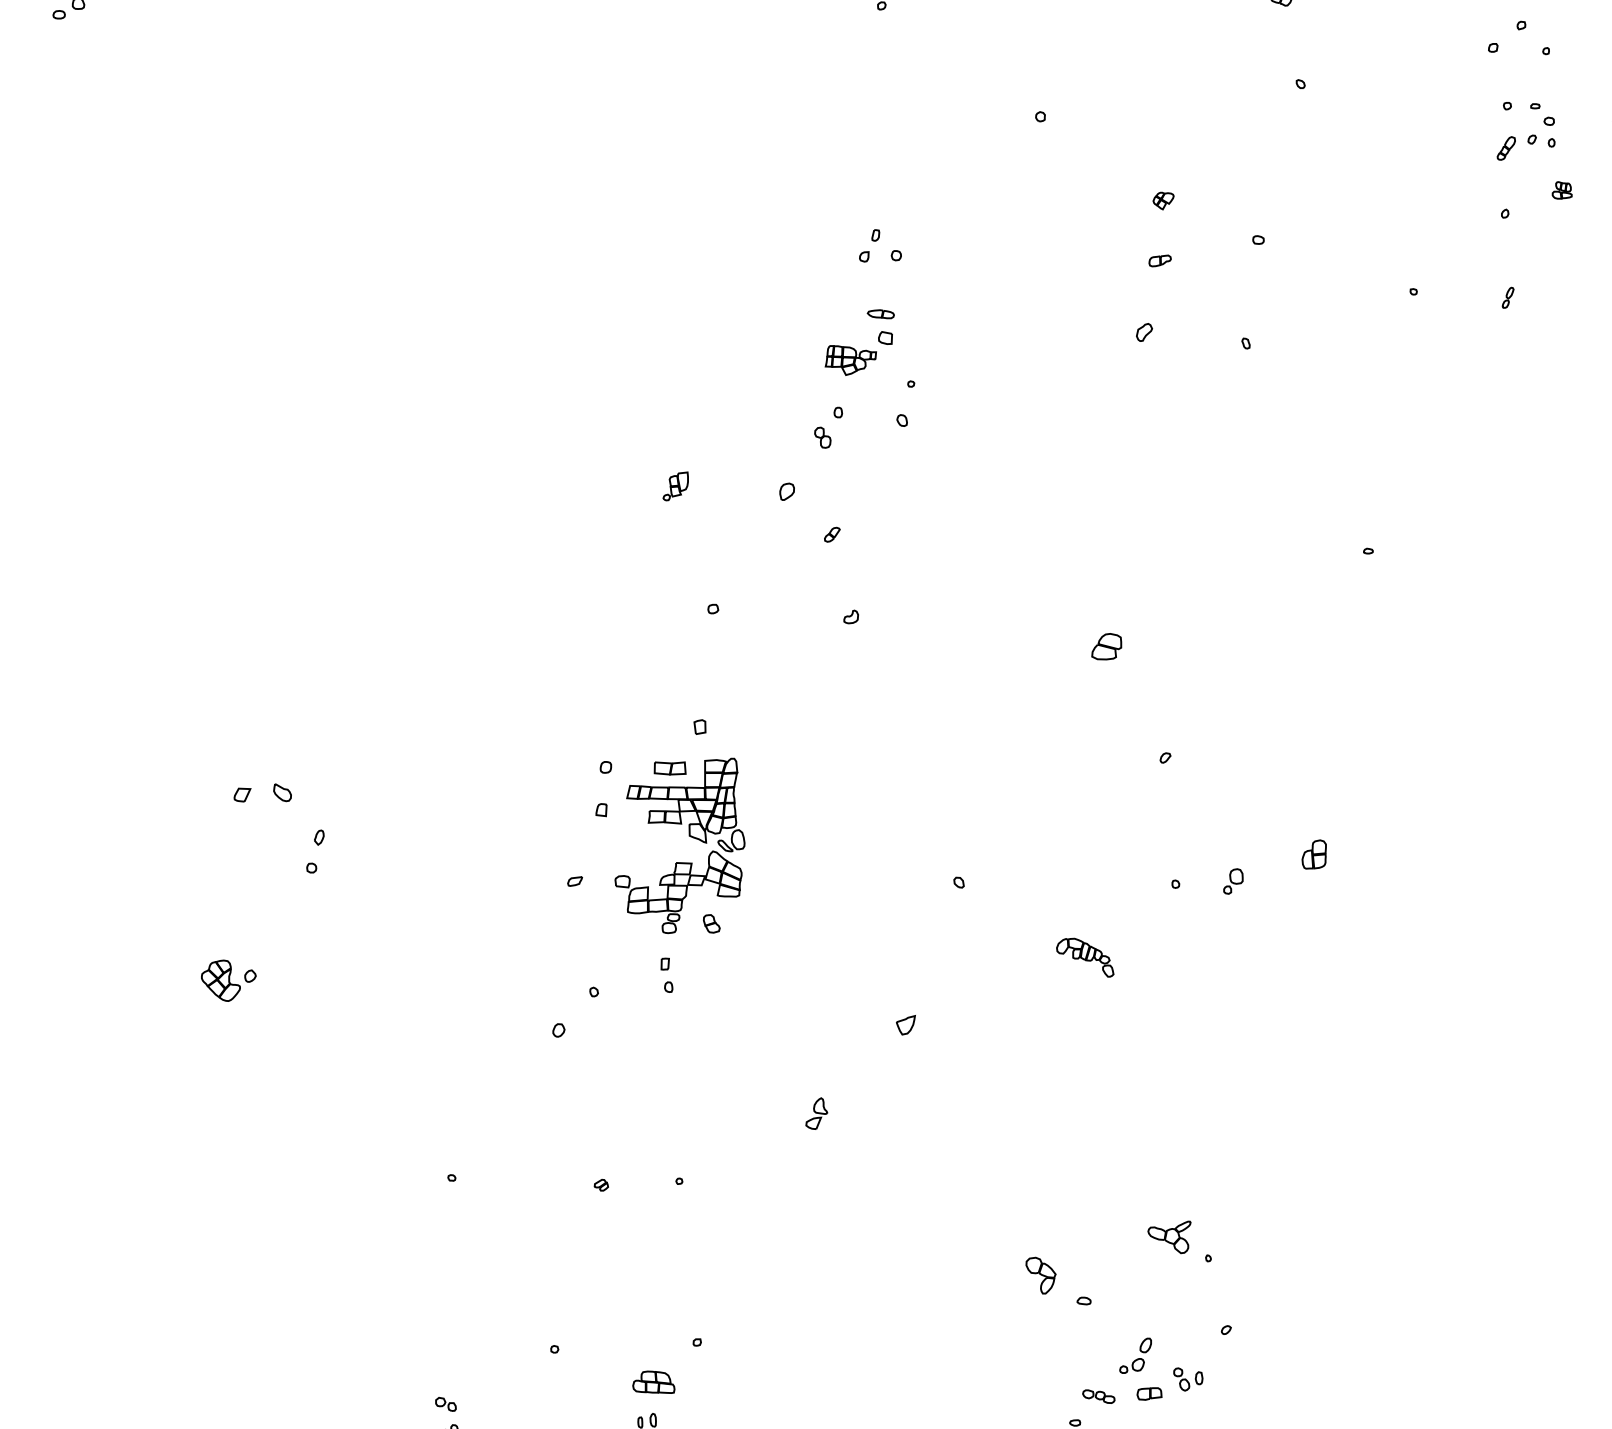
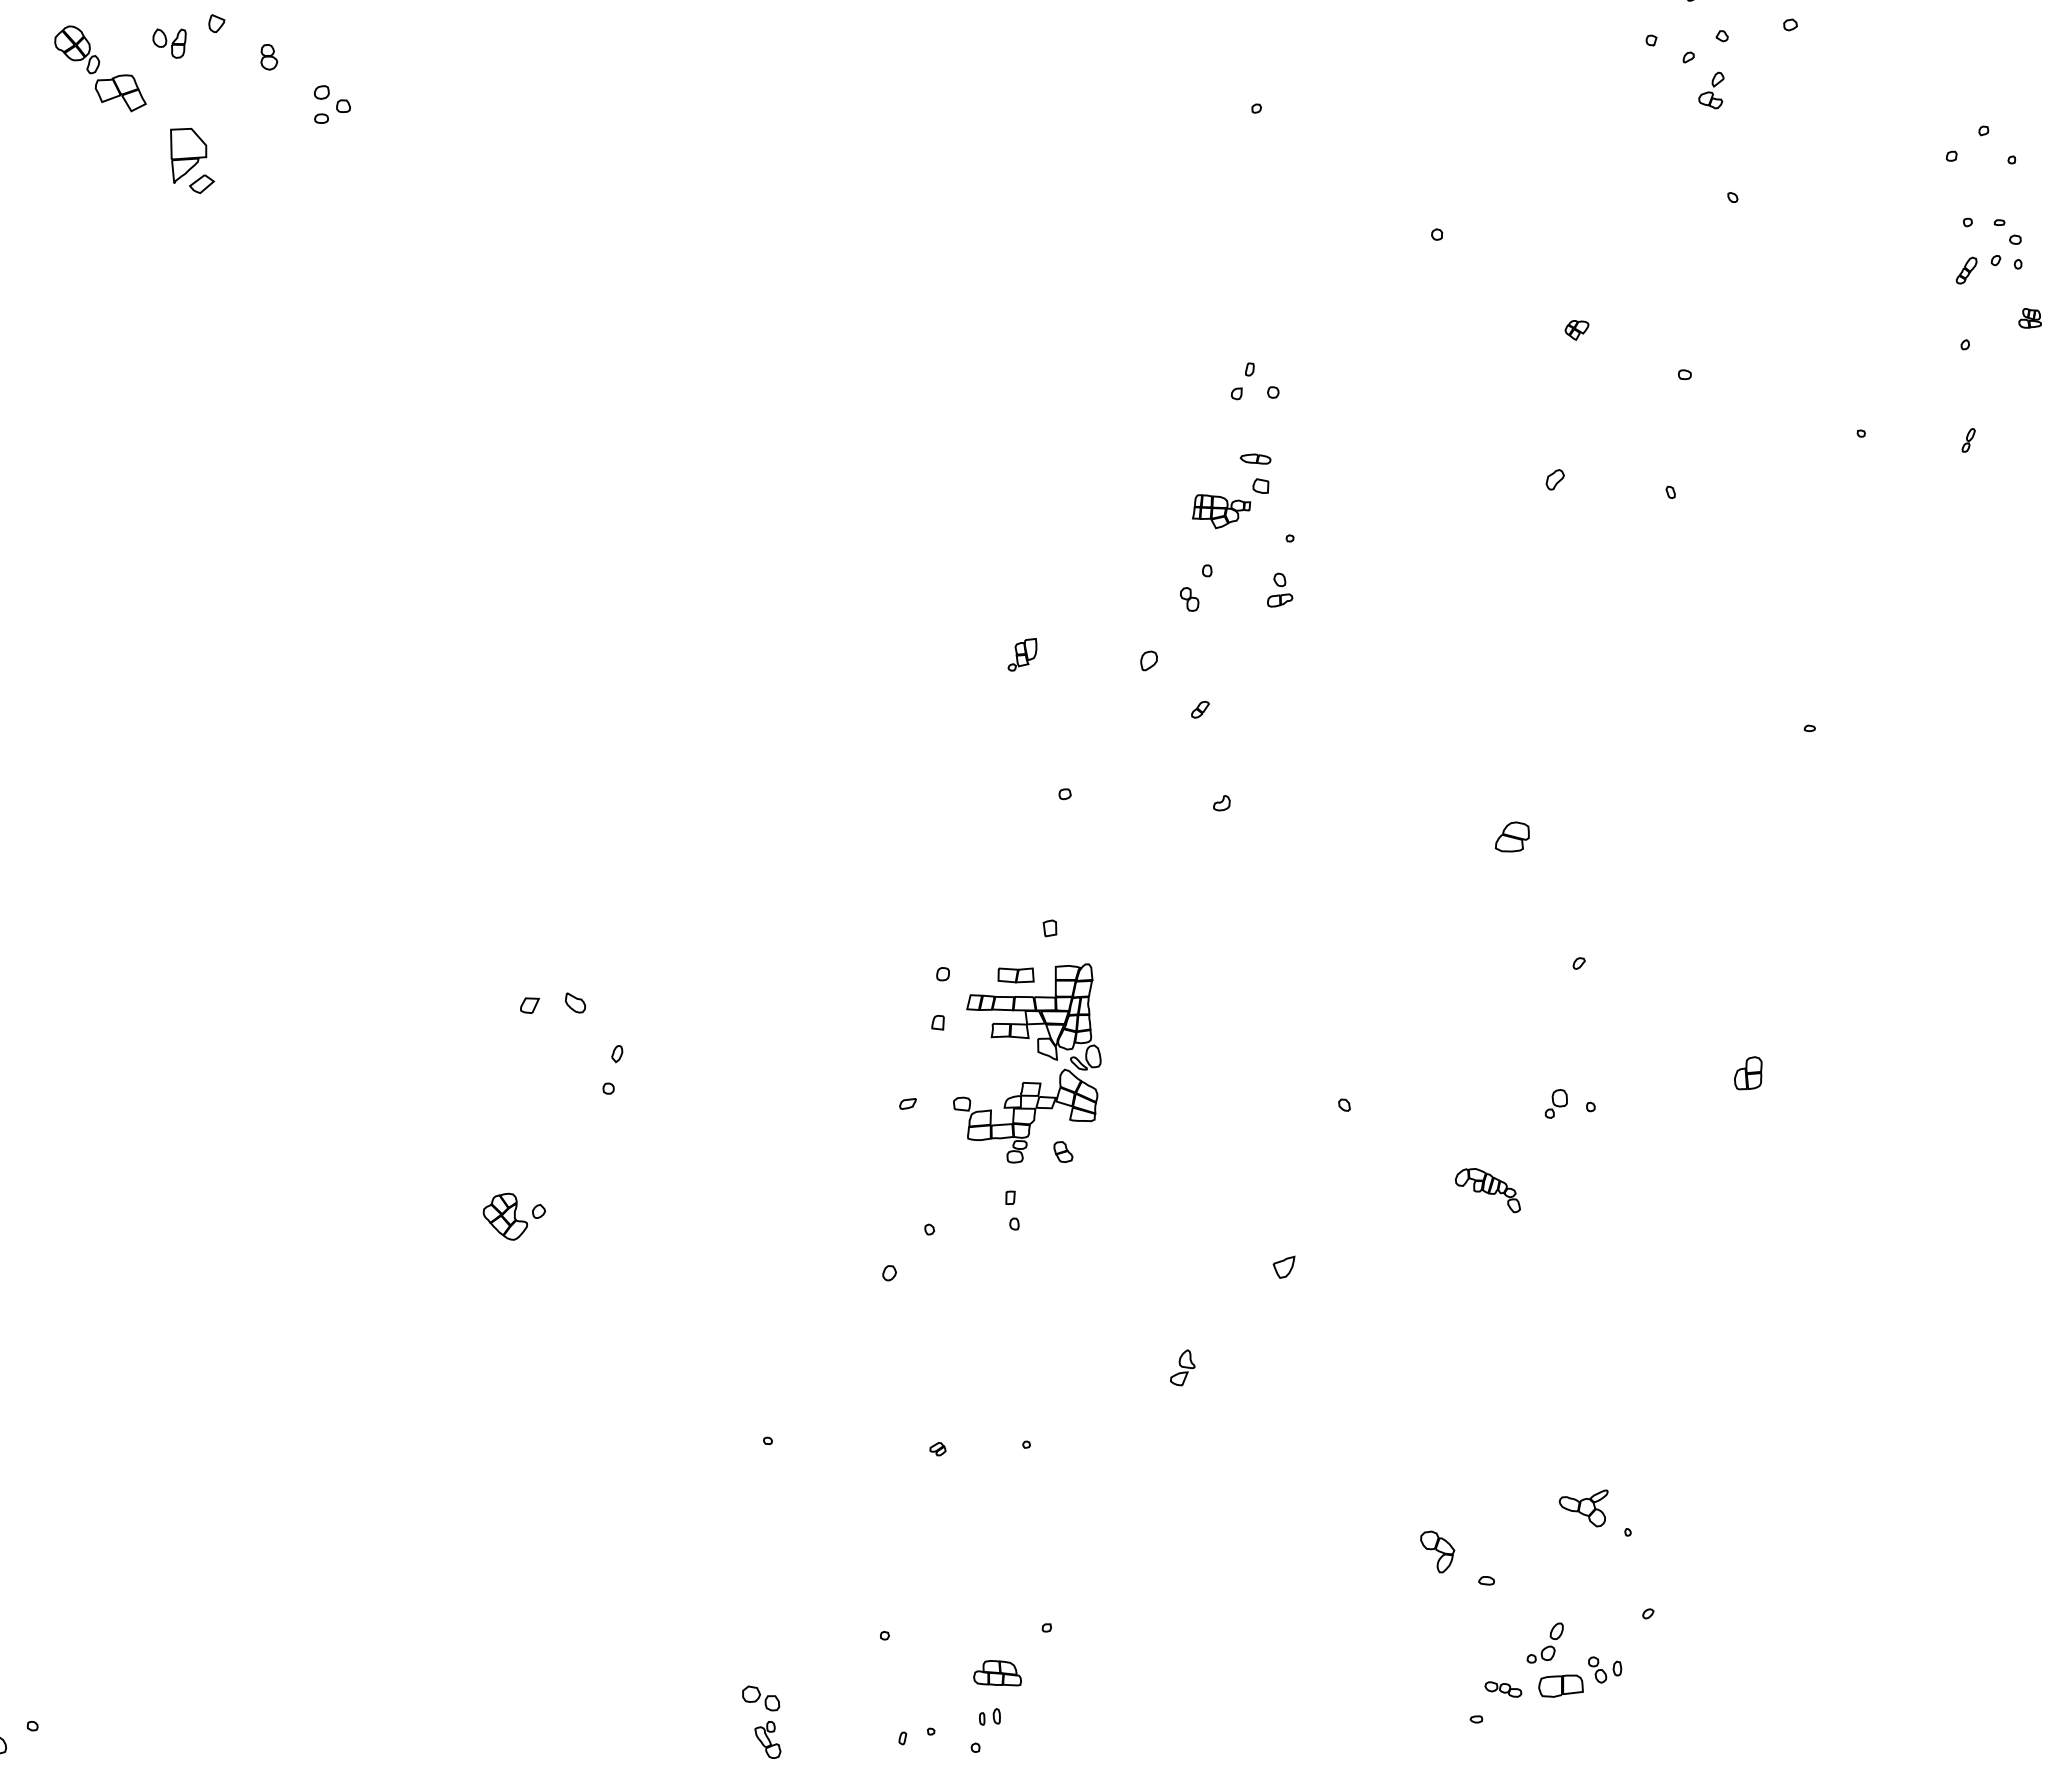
part: (1160, 260) -> (1280, 600), moved
part: (1233, 881) -> (1556, 1103), moved
part: (1149, 1394) -> (1560, 1686), size x1.6
part: (446, 1403) -> (761, 1697), size x1.6

